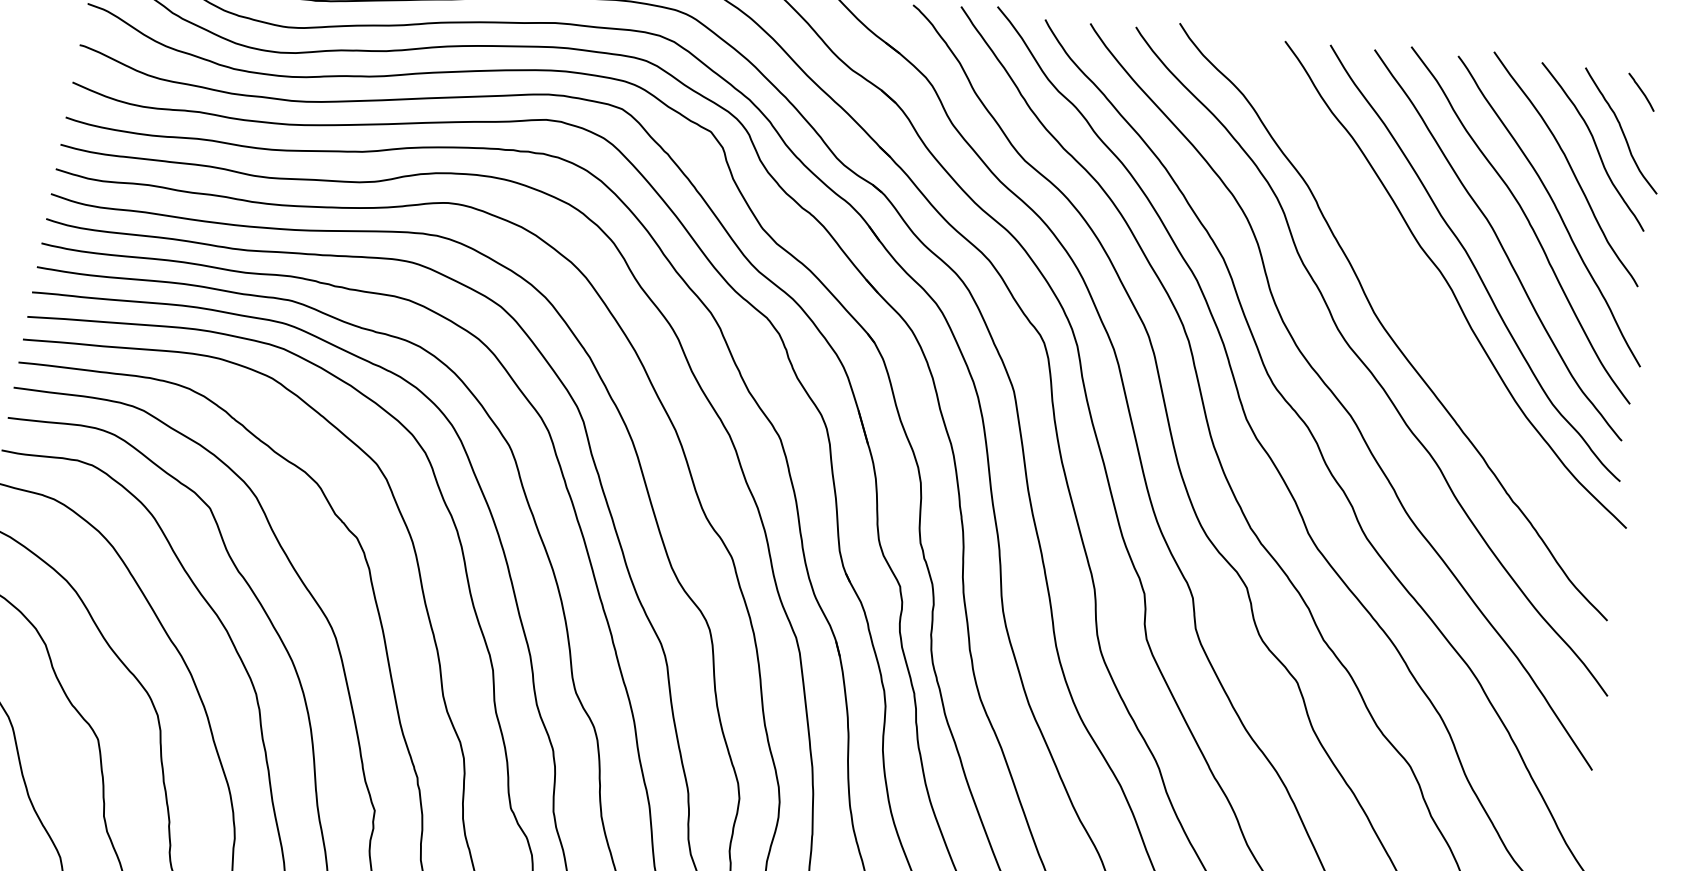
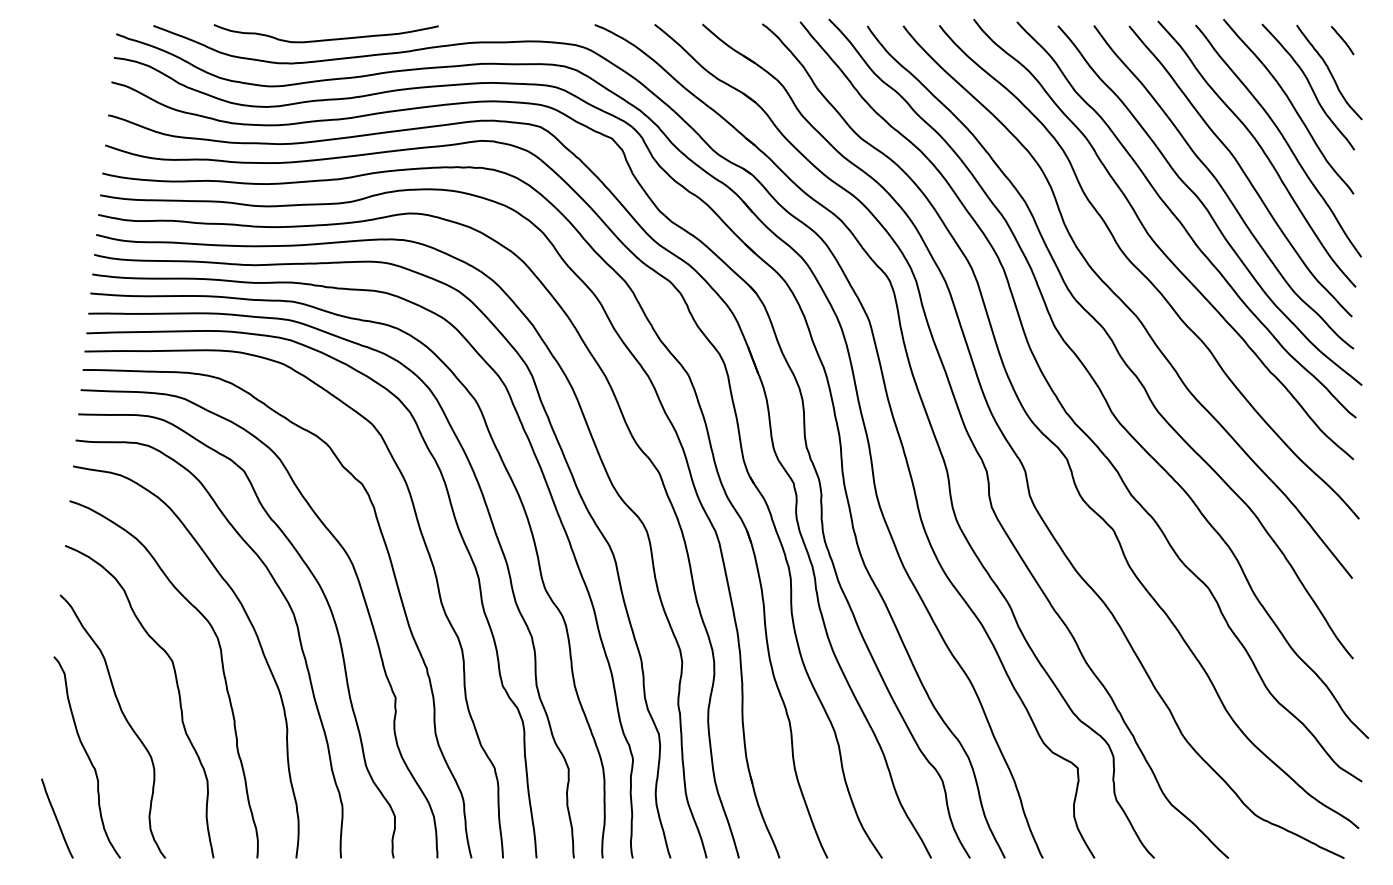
curve: (1419, 304) -> (1182, 223), added

